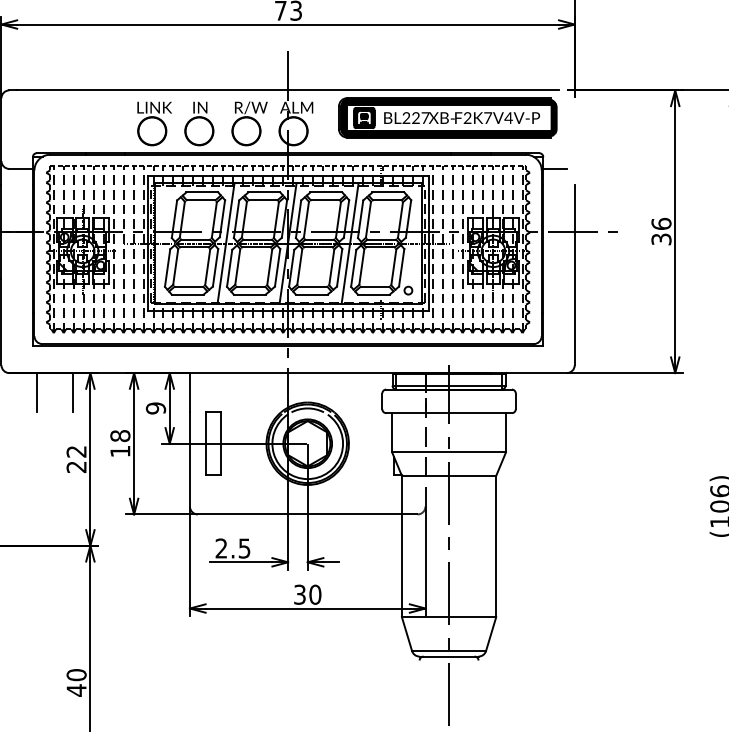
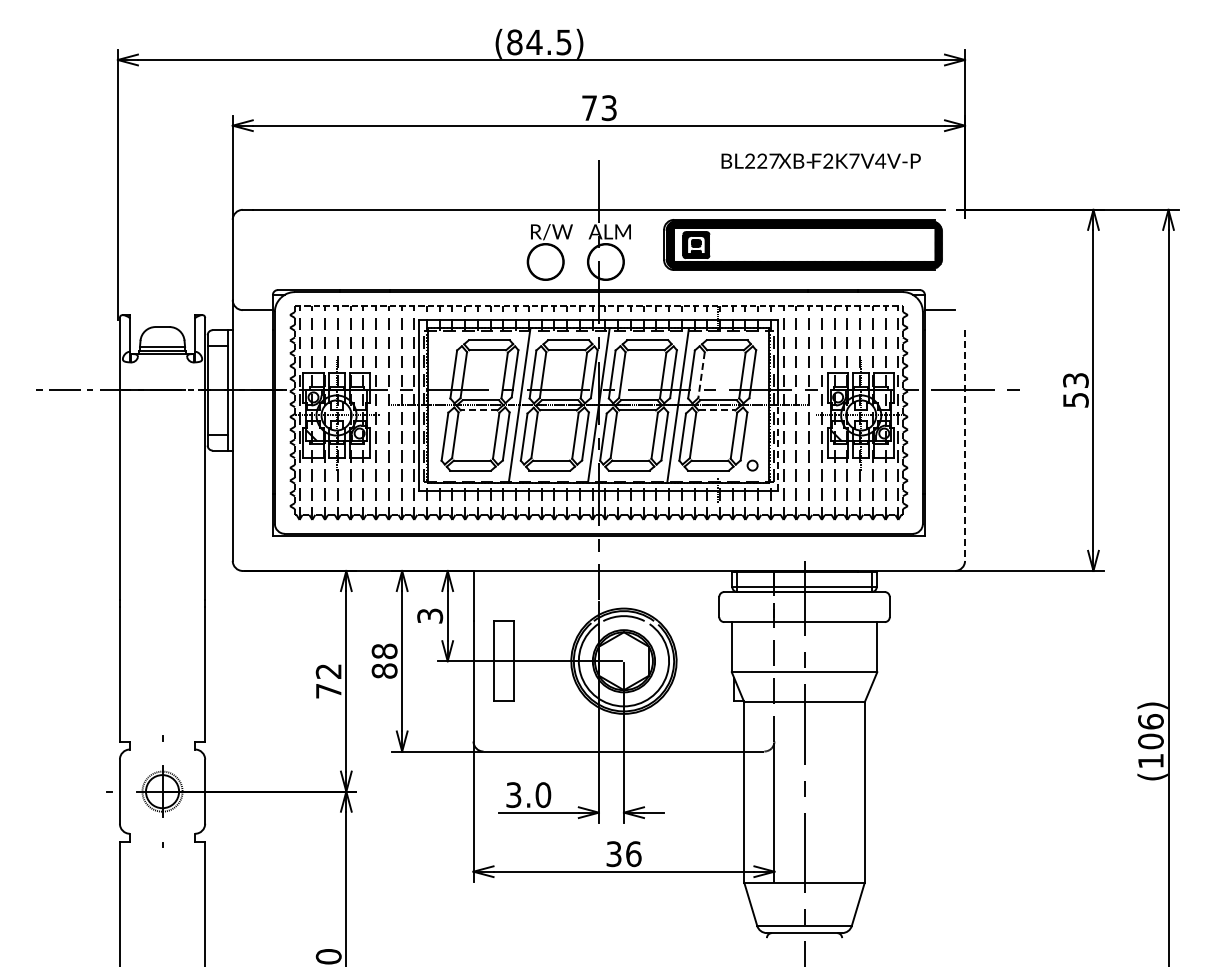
text: (461, 117) -> (820, 160), moved
part: (154, 123) -> (428, 252), removed
part: (199, 123) -> (485, 252), removed
line: (368, 220) -> (701, 375), solid -> dashed
text: (661, 231) -> (1075, 389), 36 -> 53
line: (193, 247) -> (478, 410), solid -> dashed
line: (380, 247) -> (717, 410), solid -> dashed
line: (575, 275) -> (965, 446), solid -> dashed
line: (428, 277) -> (778, 448), solid -> dashed
line: (36, 392) -> (277, 595), removed
line: (73, 392) -> (324, 595), removed
text: (155, 407) -> (429, 615), 9 -> 3
text: (120, 451) -> (384, 670), 18 -> 88
text: (76, 467) -> (328, 691), 22 -> 72
text: (232, 548) -> (528, 795), 2.5 -> 3.0
text: (315, 594) -> (633, 853), 30 -> 36

